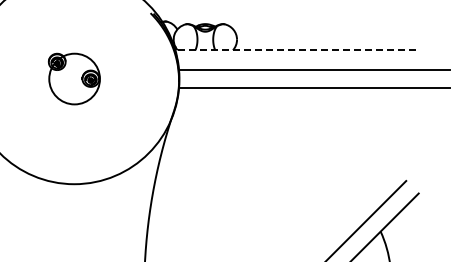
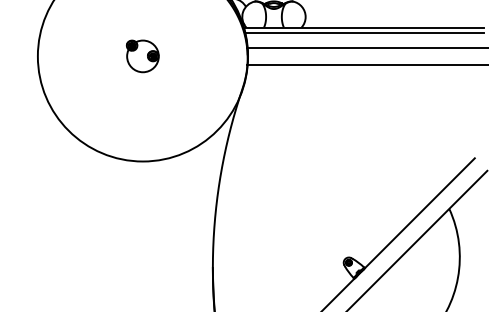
line: (294, 50) -> (363, 27), dashed -> solid
line: (295, 55) -> (364, 32), added
part: (73, 79) -> (142, 56), size x0.62

